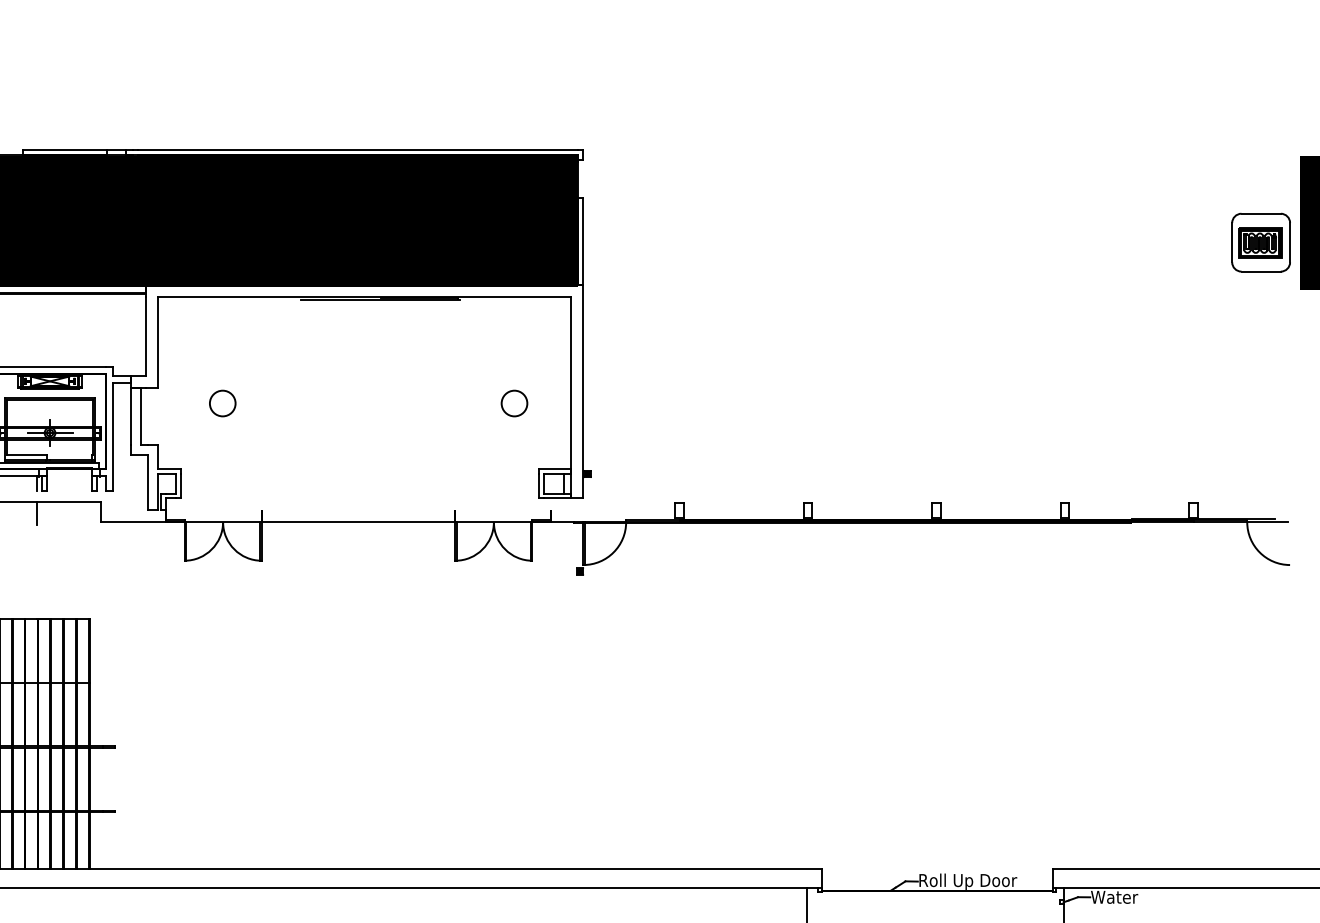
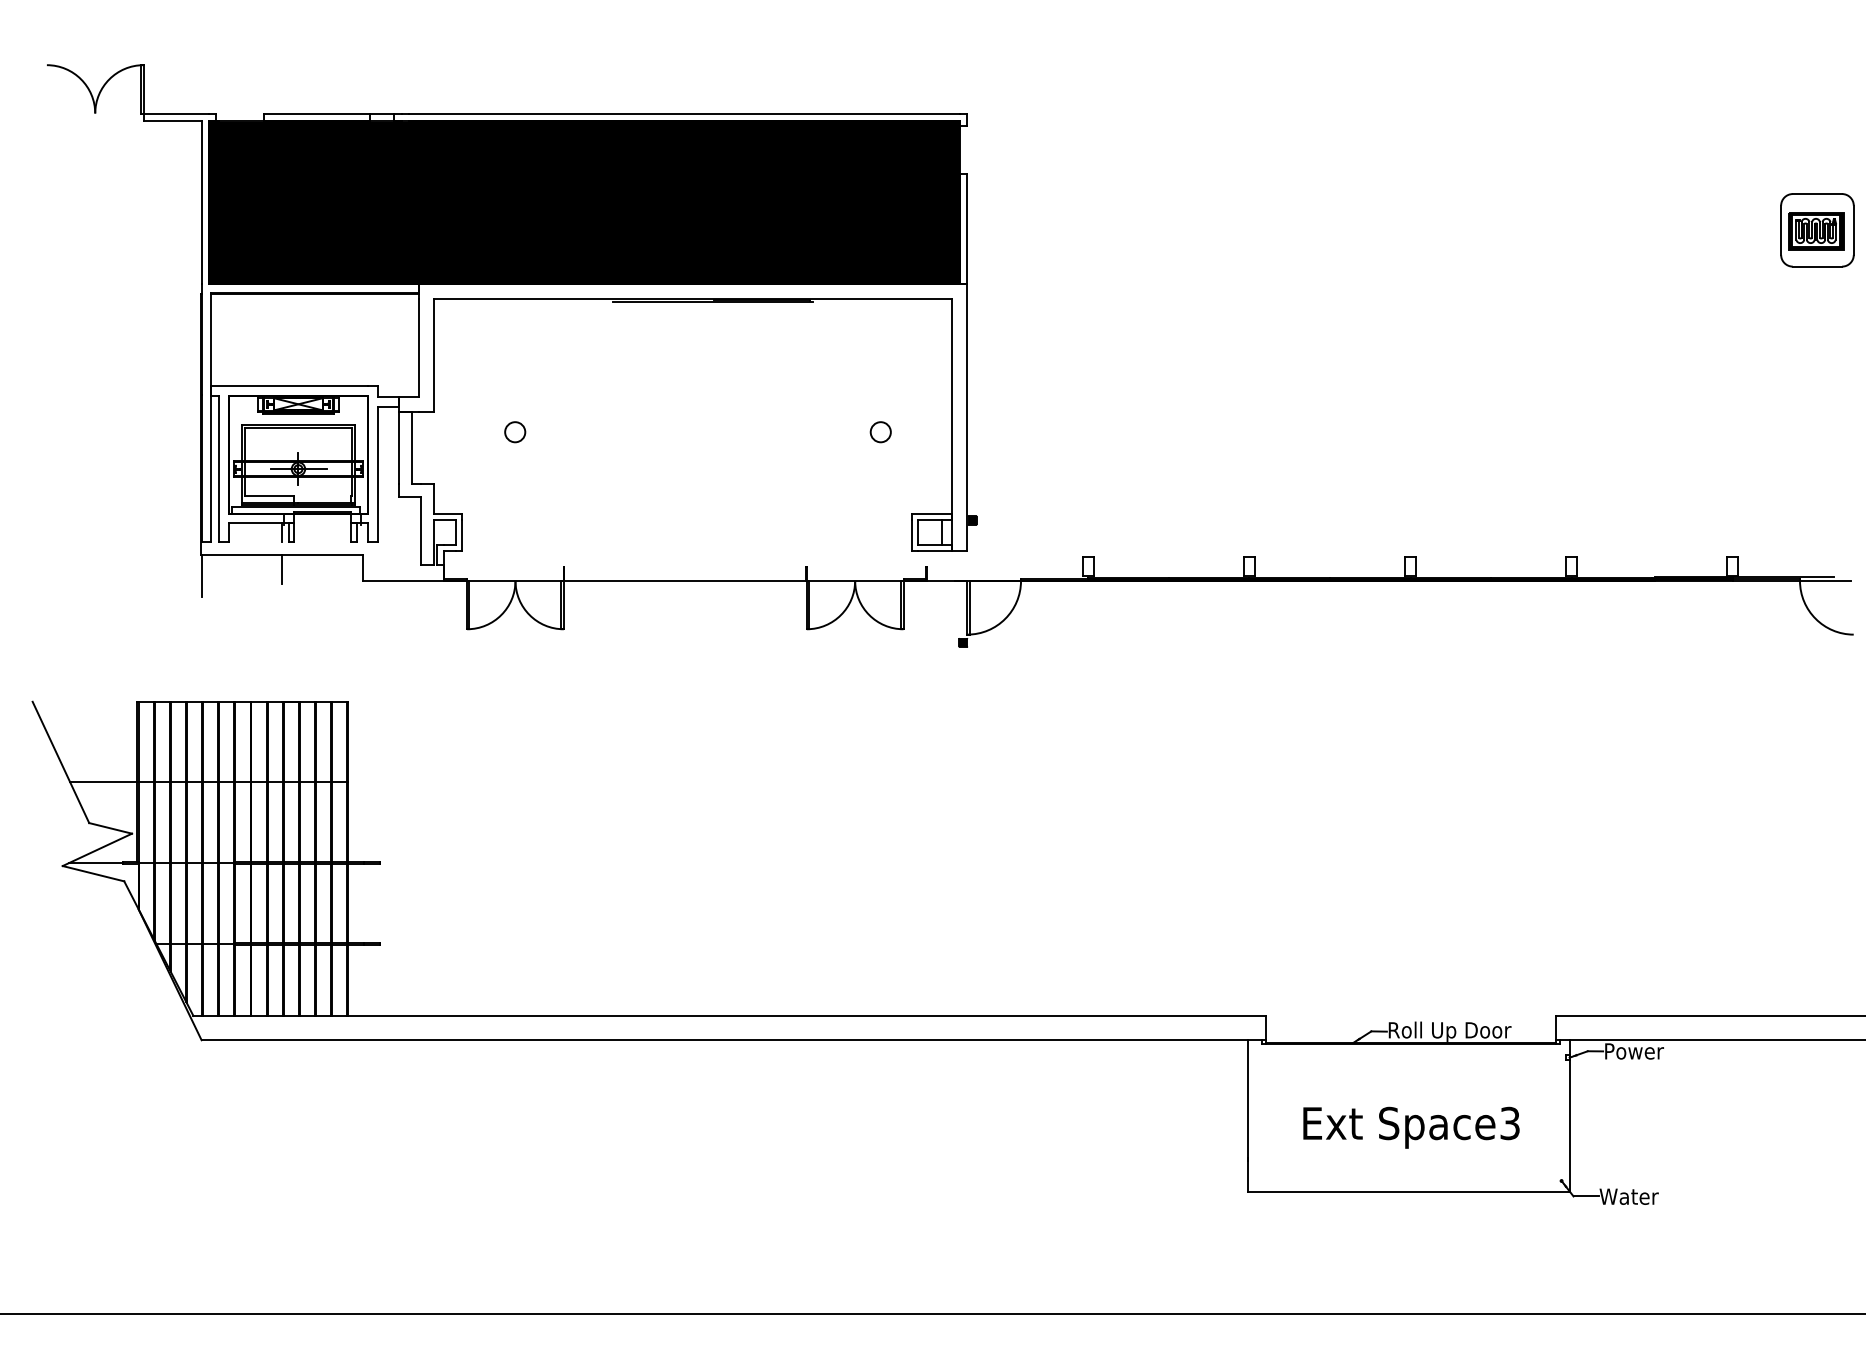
circle: (223, 403) -> (515, 432), size x0.62
circle: (514, 403) -> (880, 432), size x0.62
text: (1115, 897) -> (1634, 1051), Water -> Power

